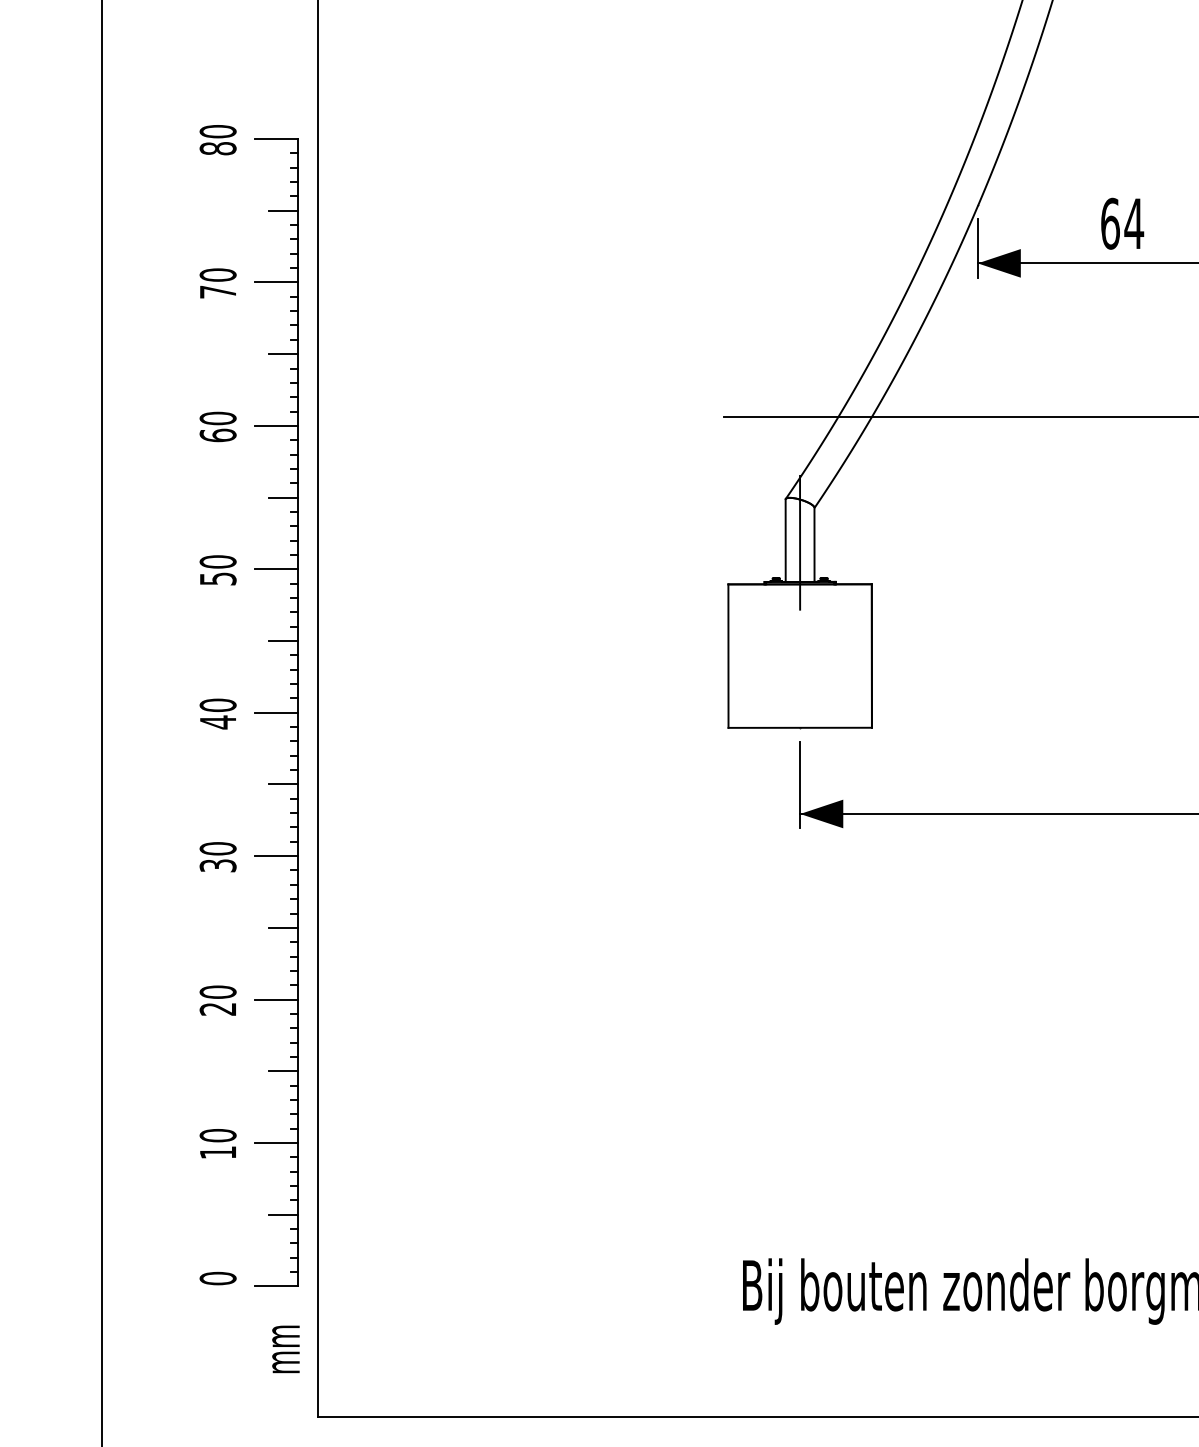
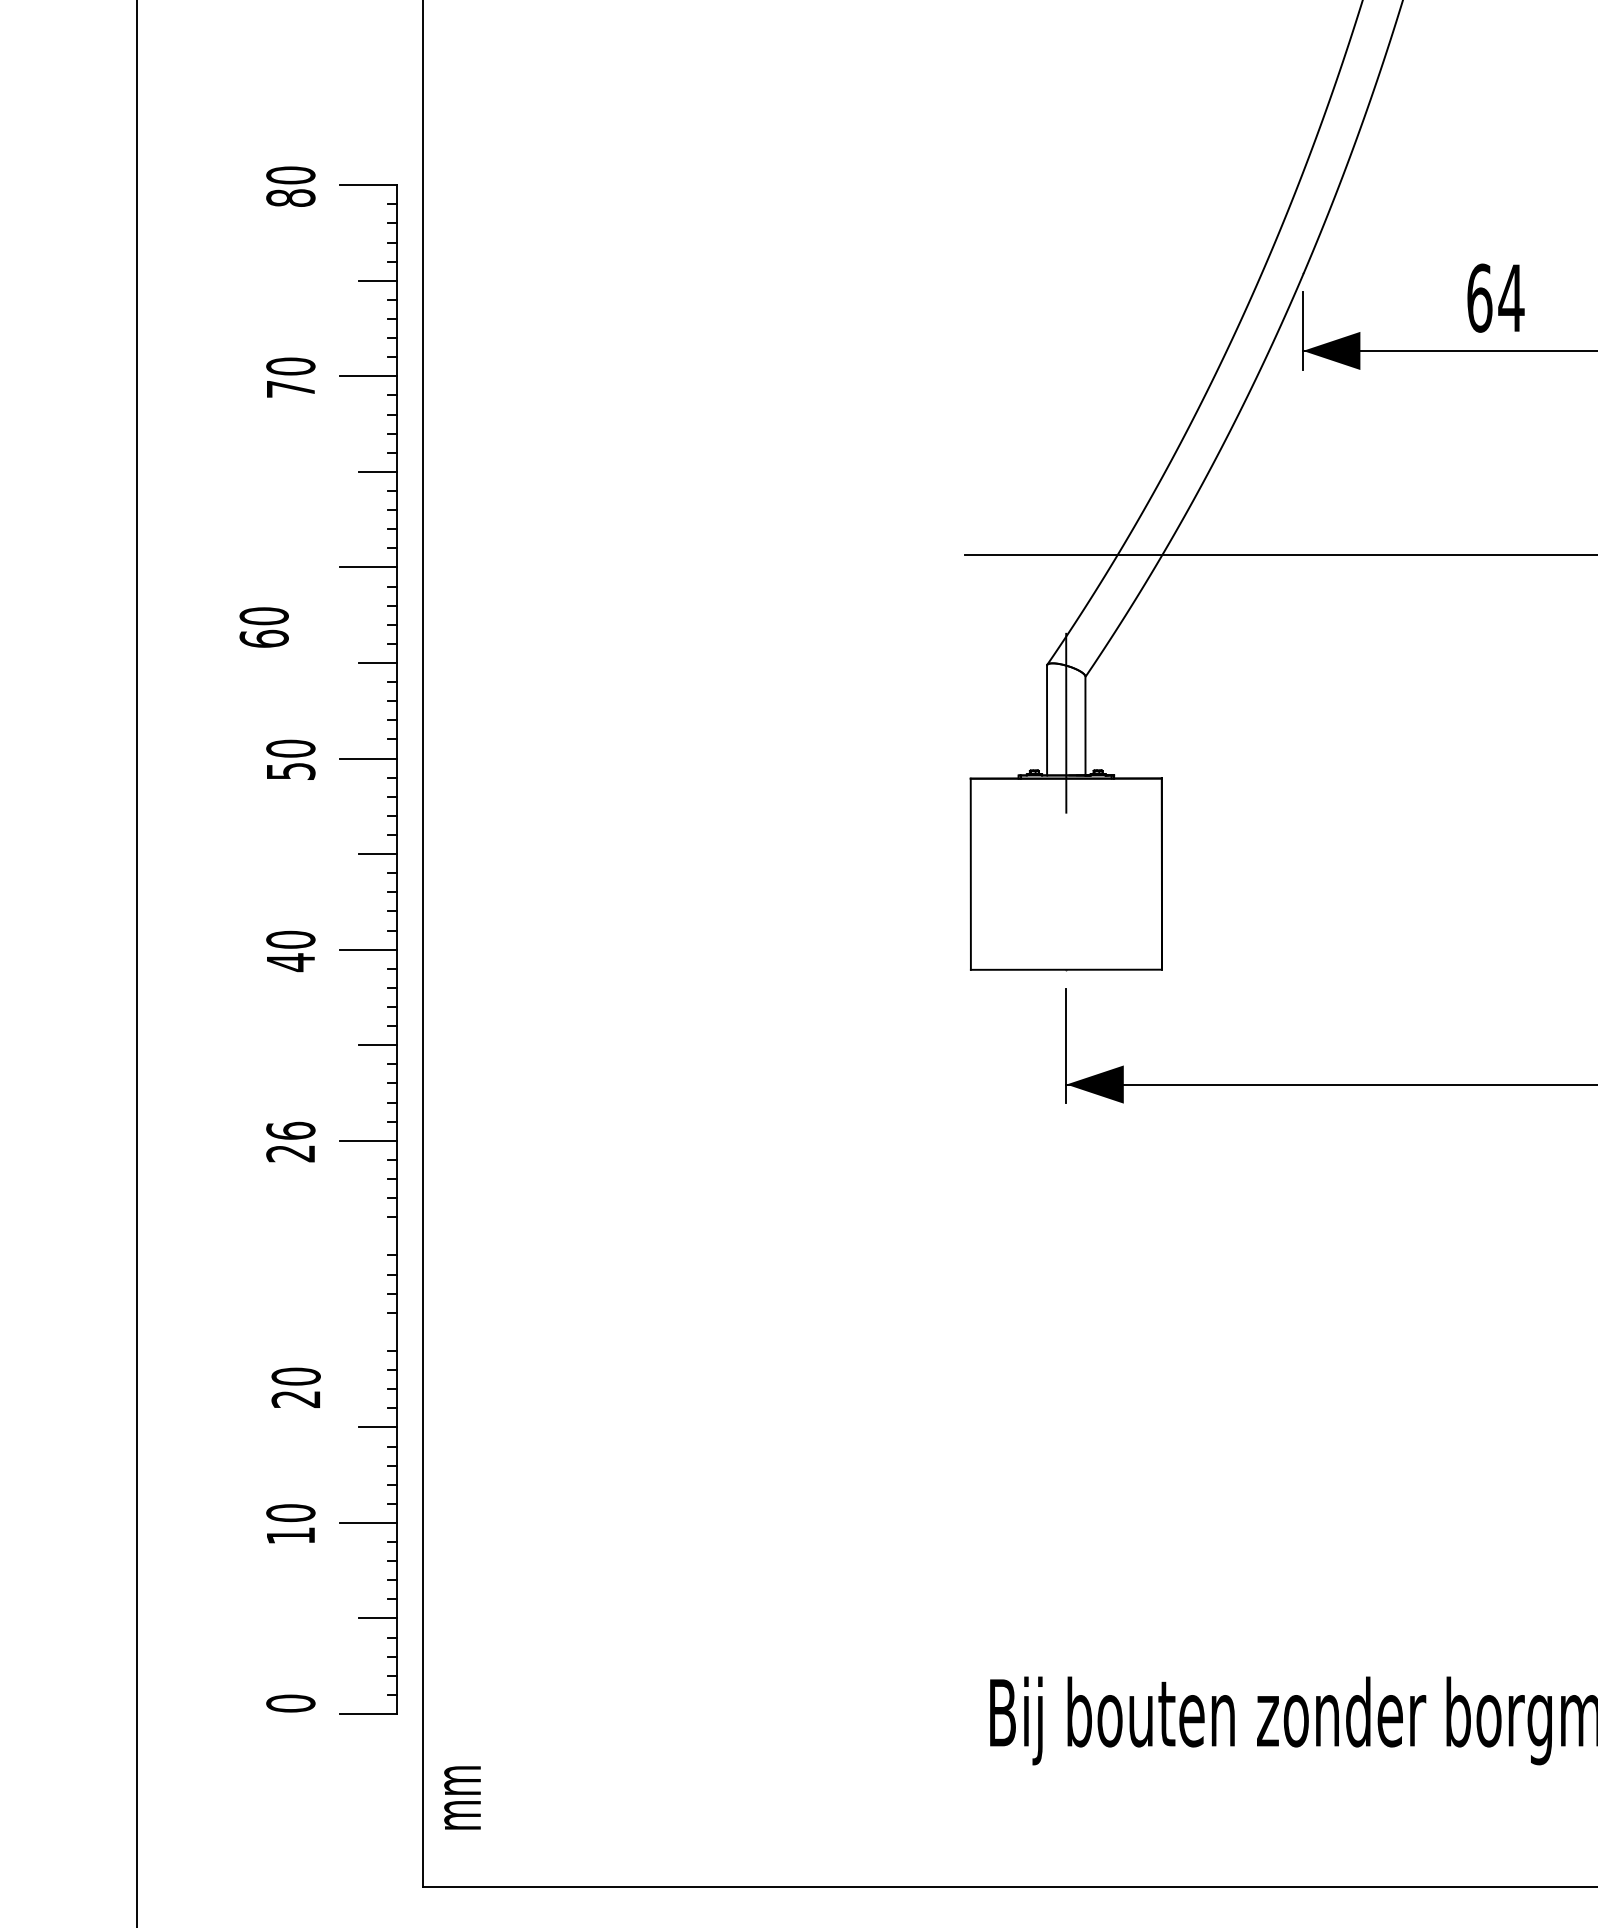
text: (217, 426) -> (263, 626), moved
text: (217, 857) -> (290, 1142), 30 -> 26
line: (283, 927) -> (377, 1235), removed
line: (275, 999) -> (367, 1331), removed
text: (217, 1000) -> (295, 1387), moved
text: (285, 1349) -> (461, 1798), moved

